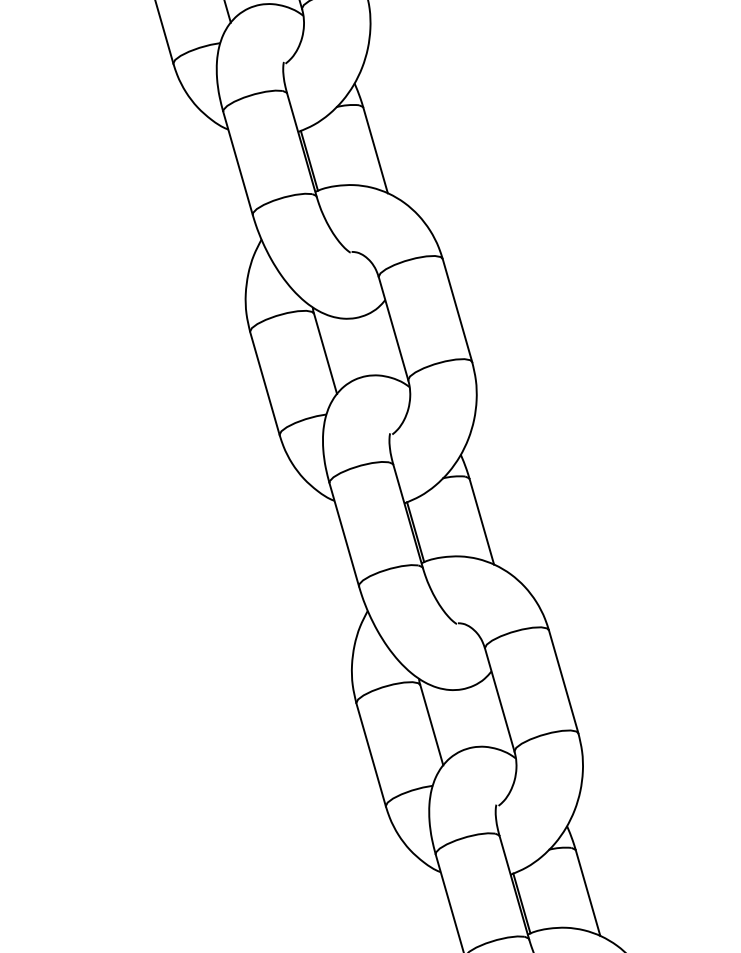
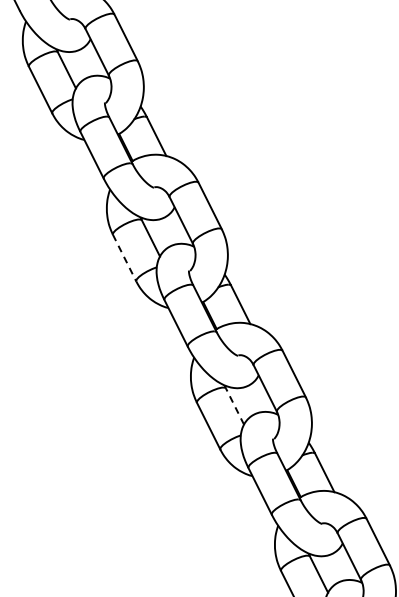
line: (264, 384) -> (124, 258), solid -> dashed
line: (430, 725) -> (234, 406), solid -> dashed

